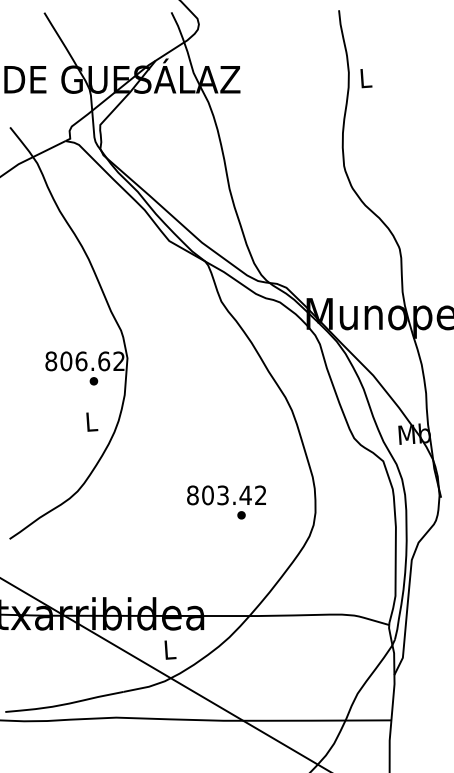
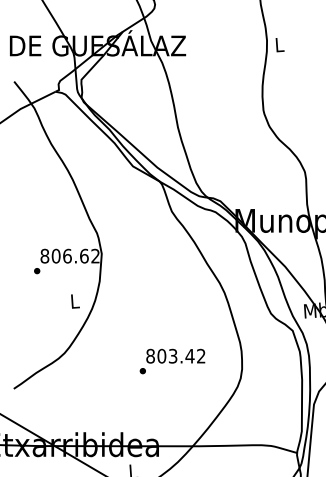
part: (93, 381) -> (36, 271), moved
part: (241, 515) -> (142, 371), moved

